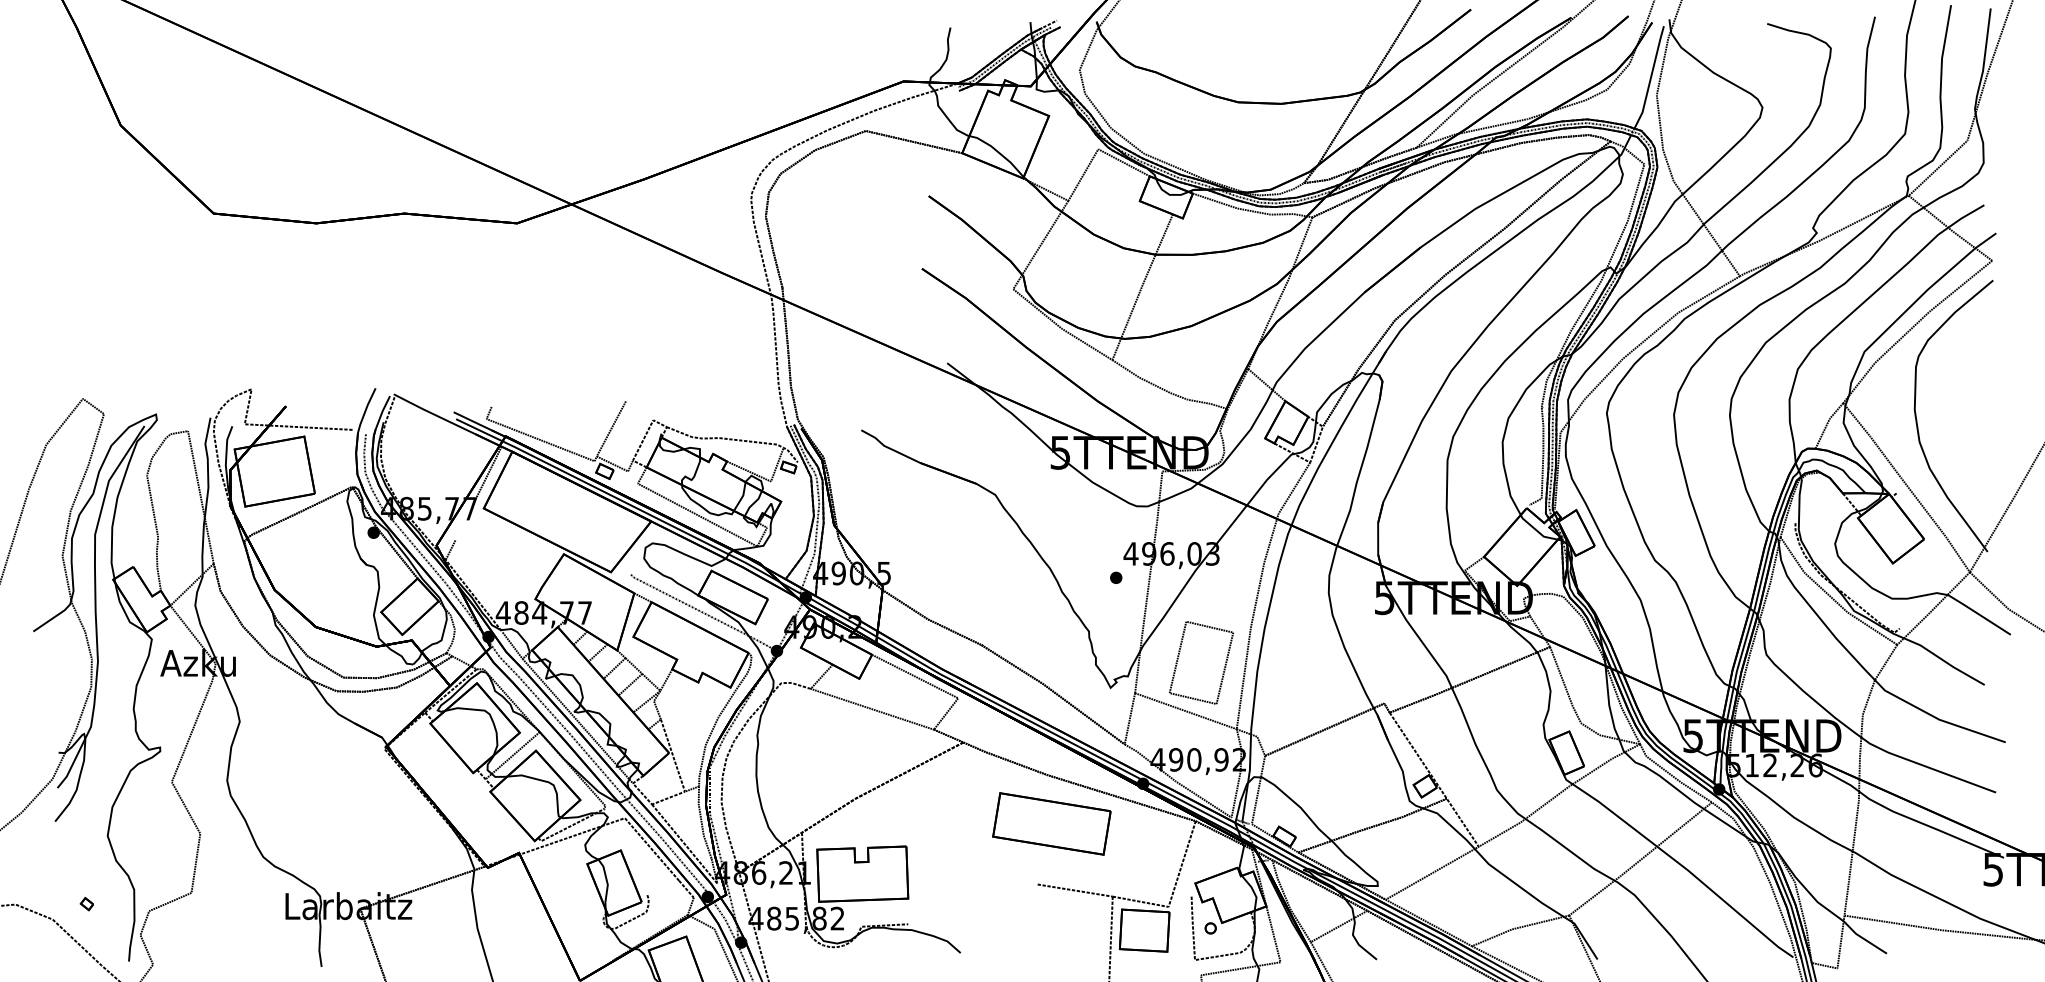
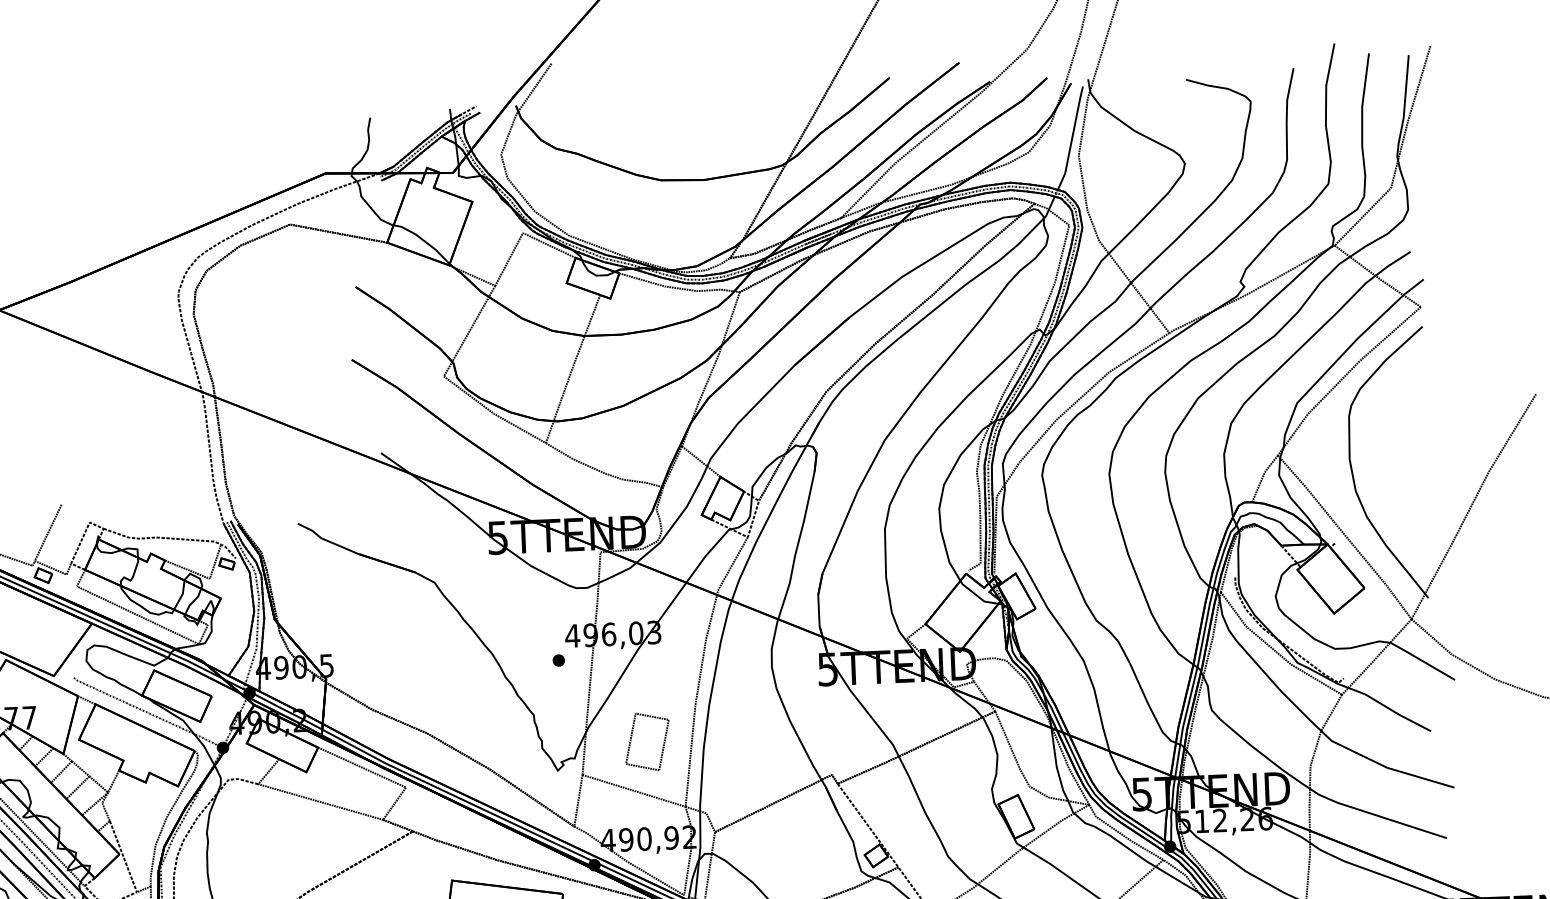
part: (1200, 662) -> (646, 741), size x0.7

